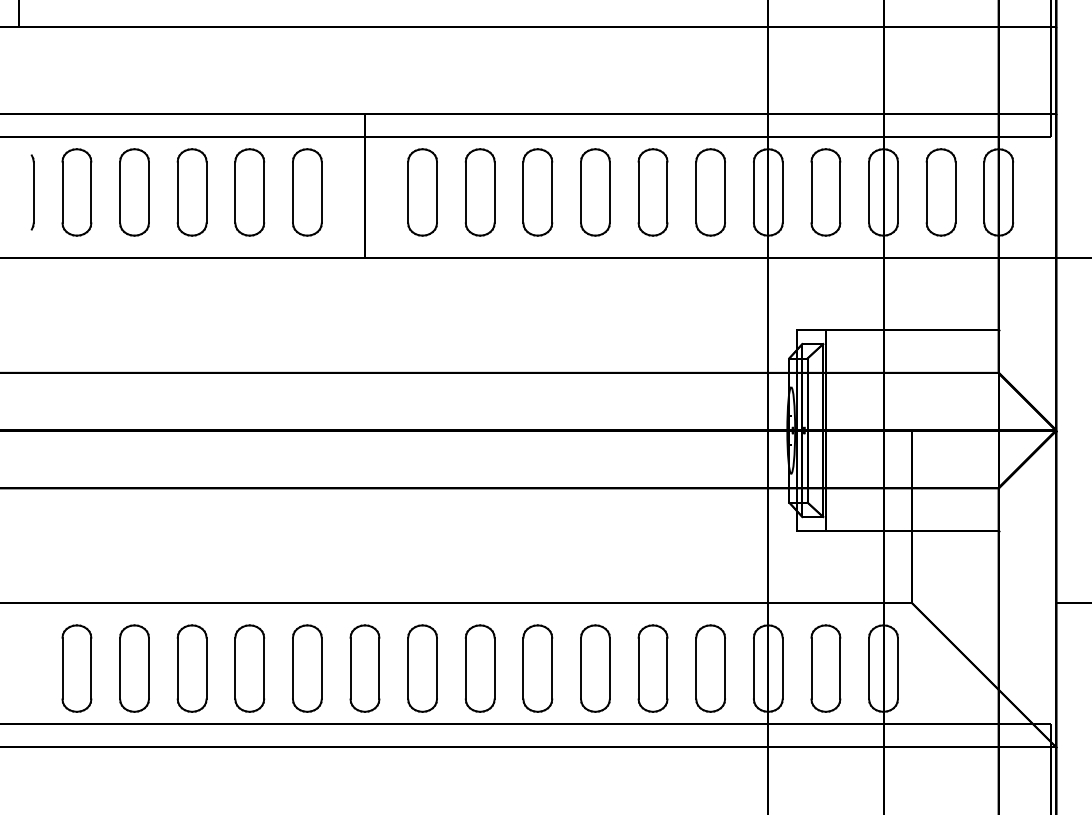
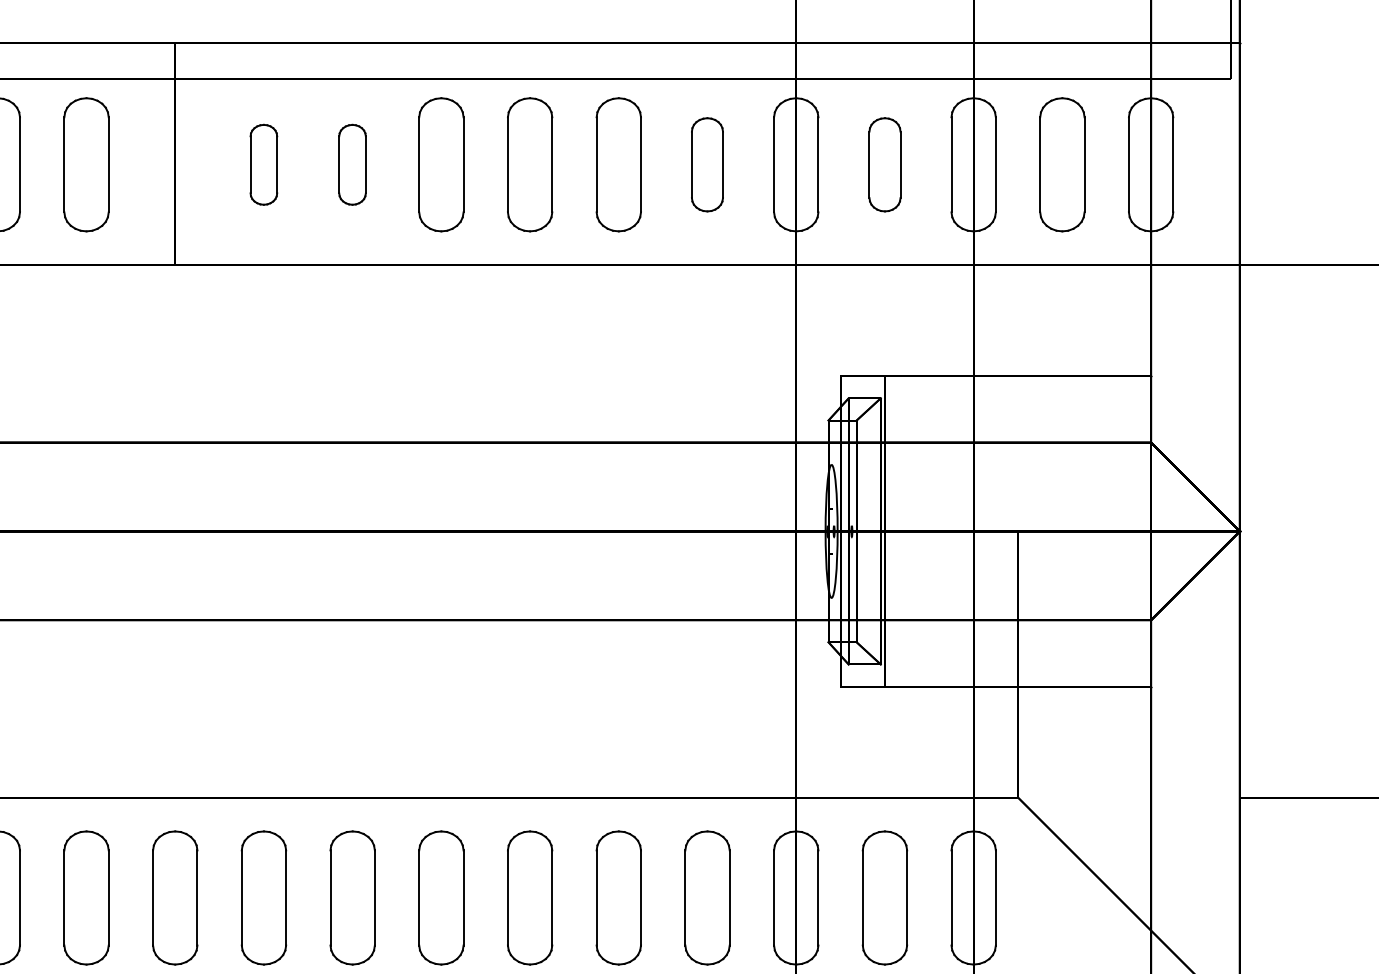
part: (422, 192) -> (263, 164), size x0.6
part: (479, 192) -> (351, 164), size x0.6
part: (710, 192) -> (707, 164), size x0.7
part: (825, 192) -> (884, 164), size x0.7

